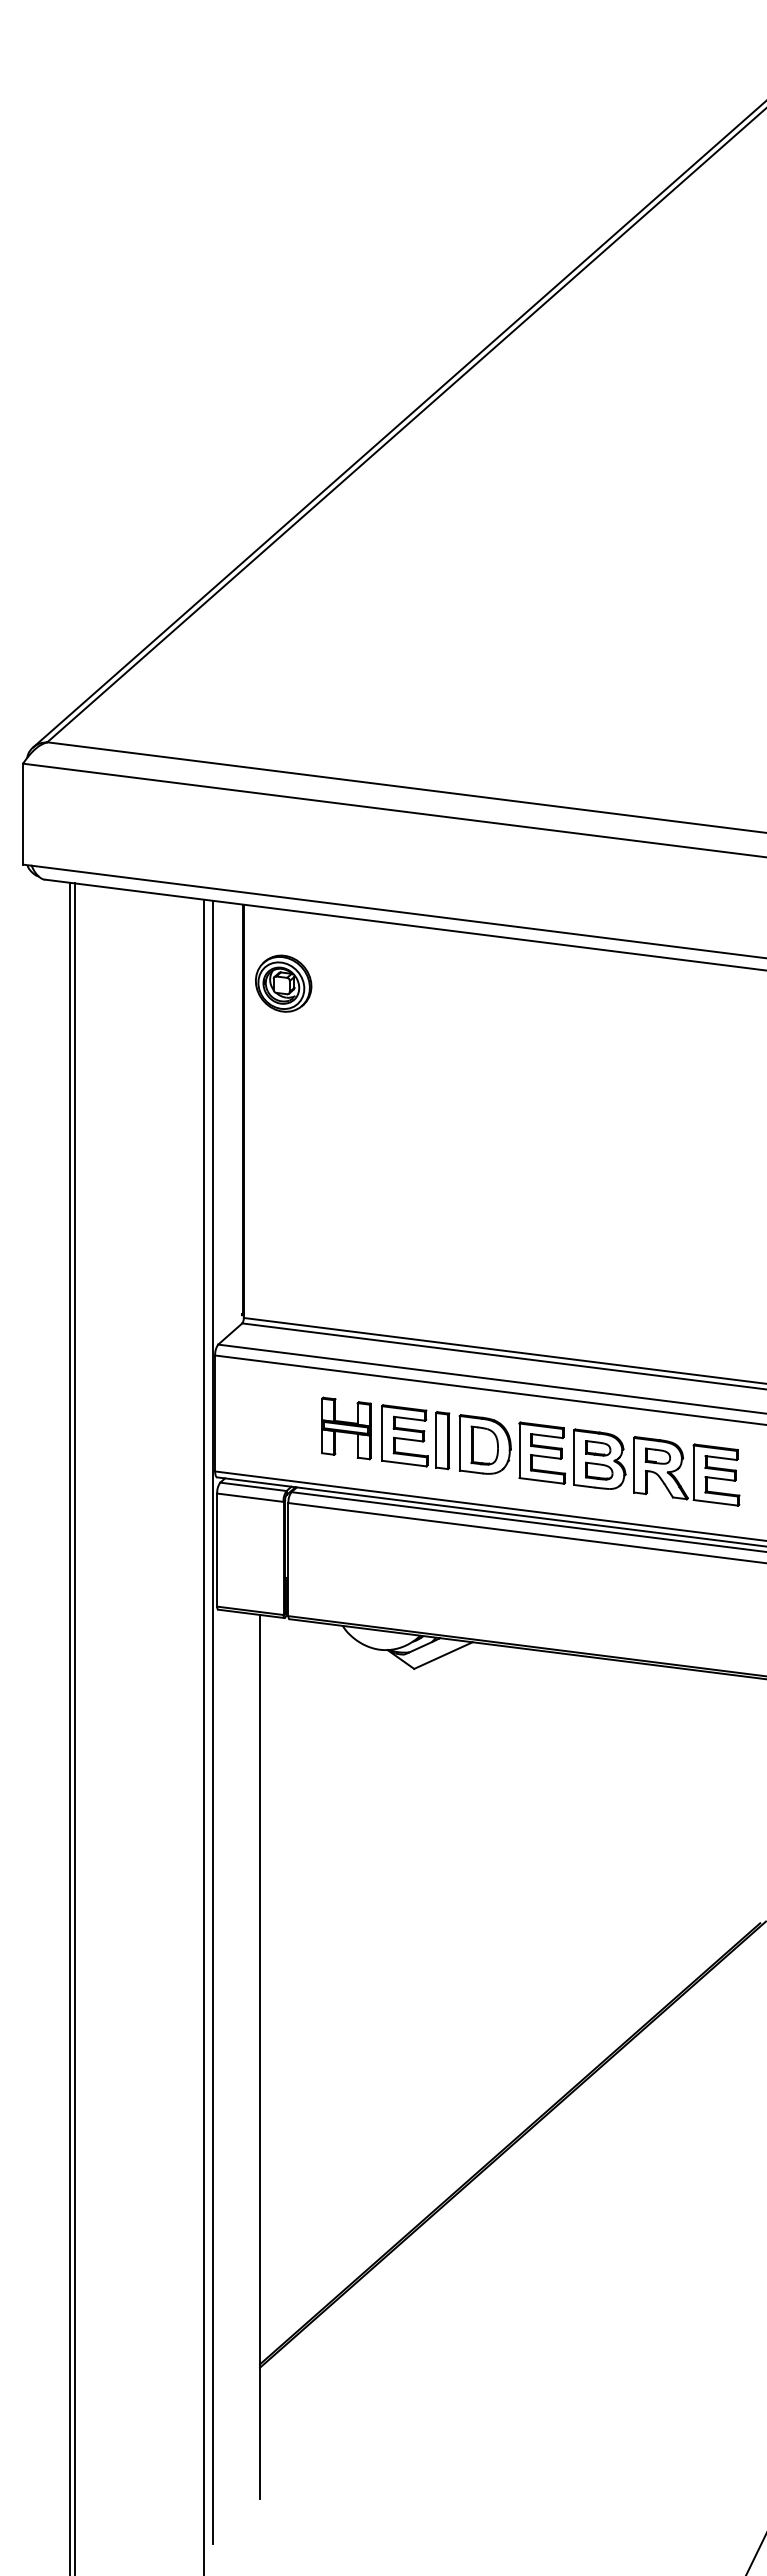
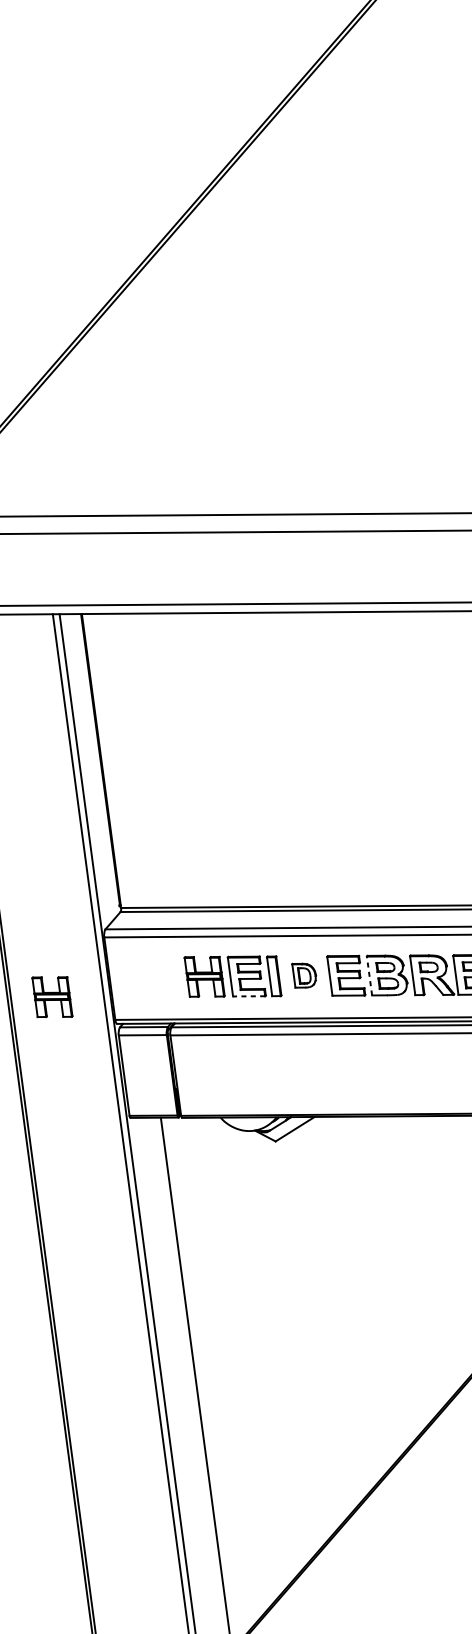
part: (283, 983) -> (117, 666), removed
part: (132, 1428) -> (52, 997), added
part: (484, 1444) -> (304, 975), size x0.6
line: (574, 1457) -> (369, 975), solid -> dashed
line: (403, 1463) -> (248, 996), solid -> dashed

